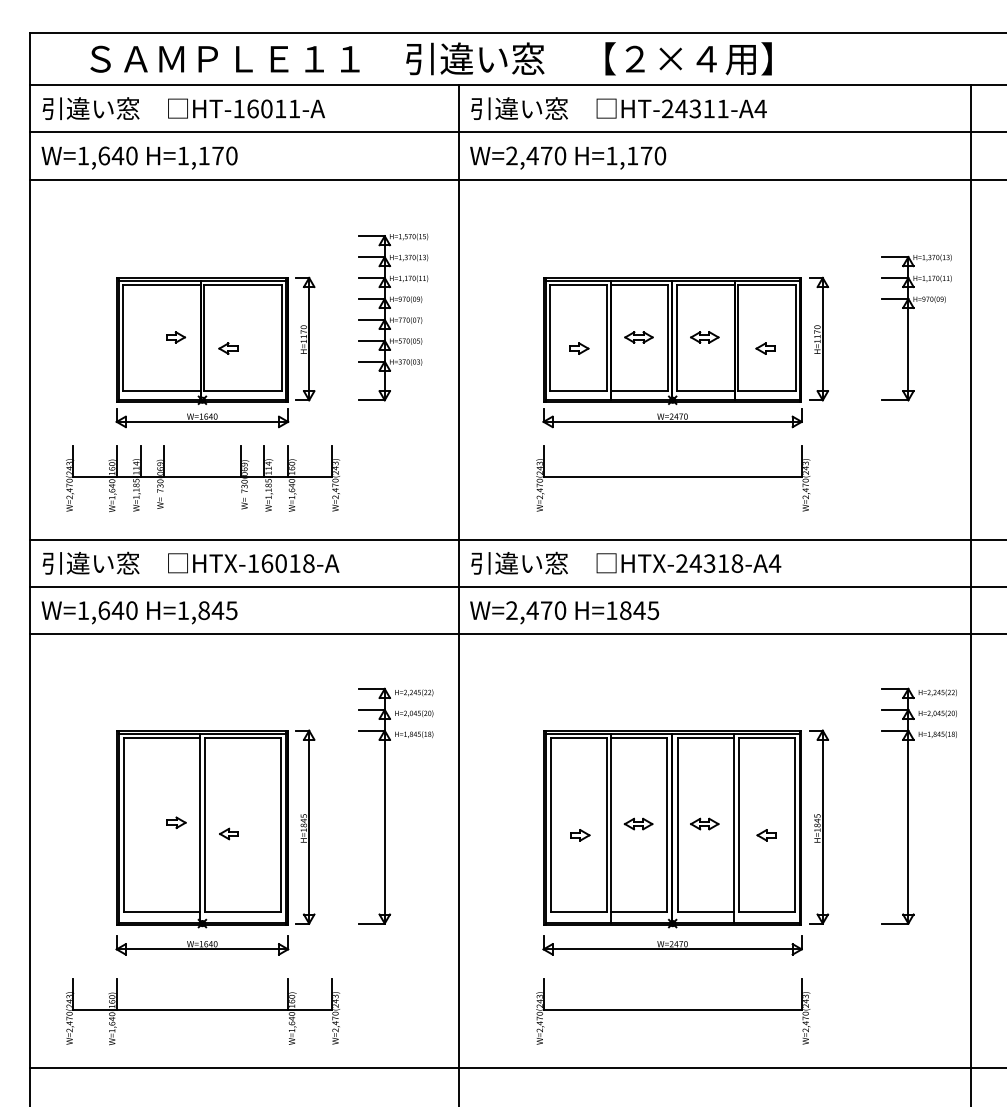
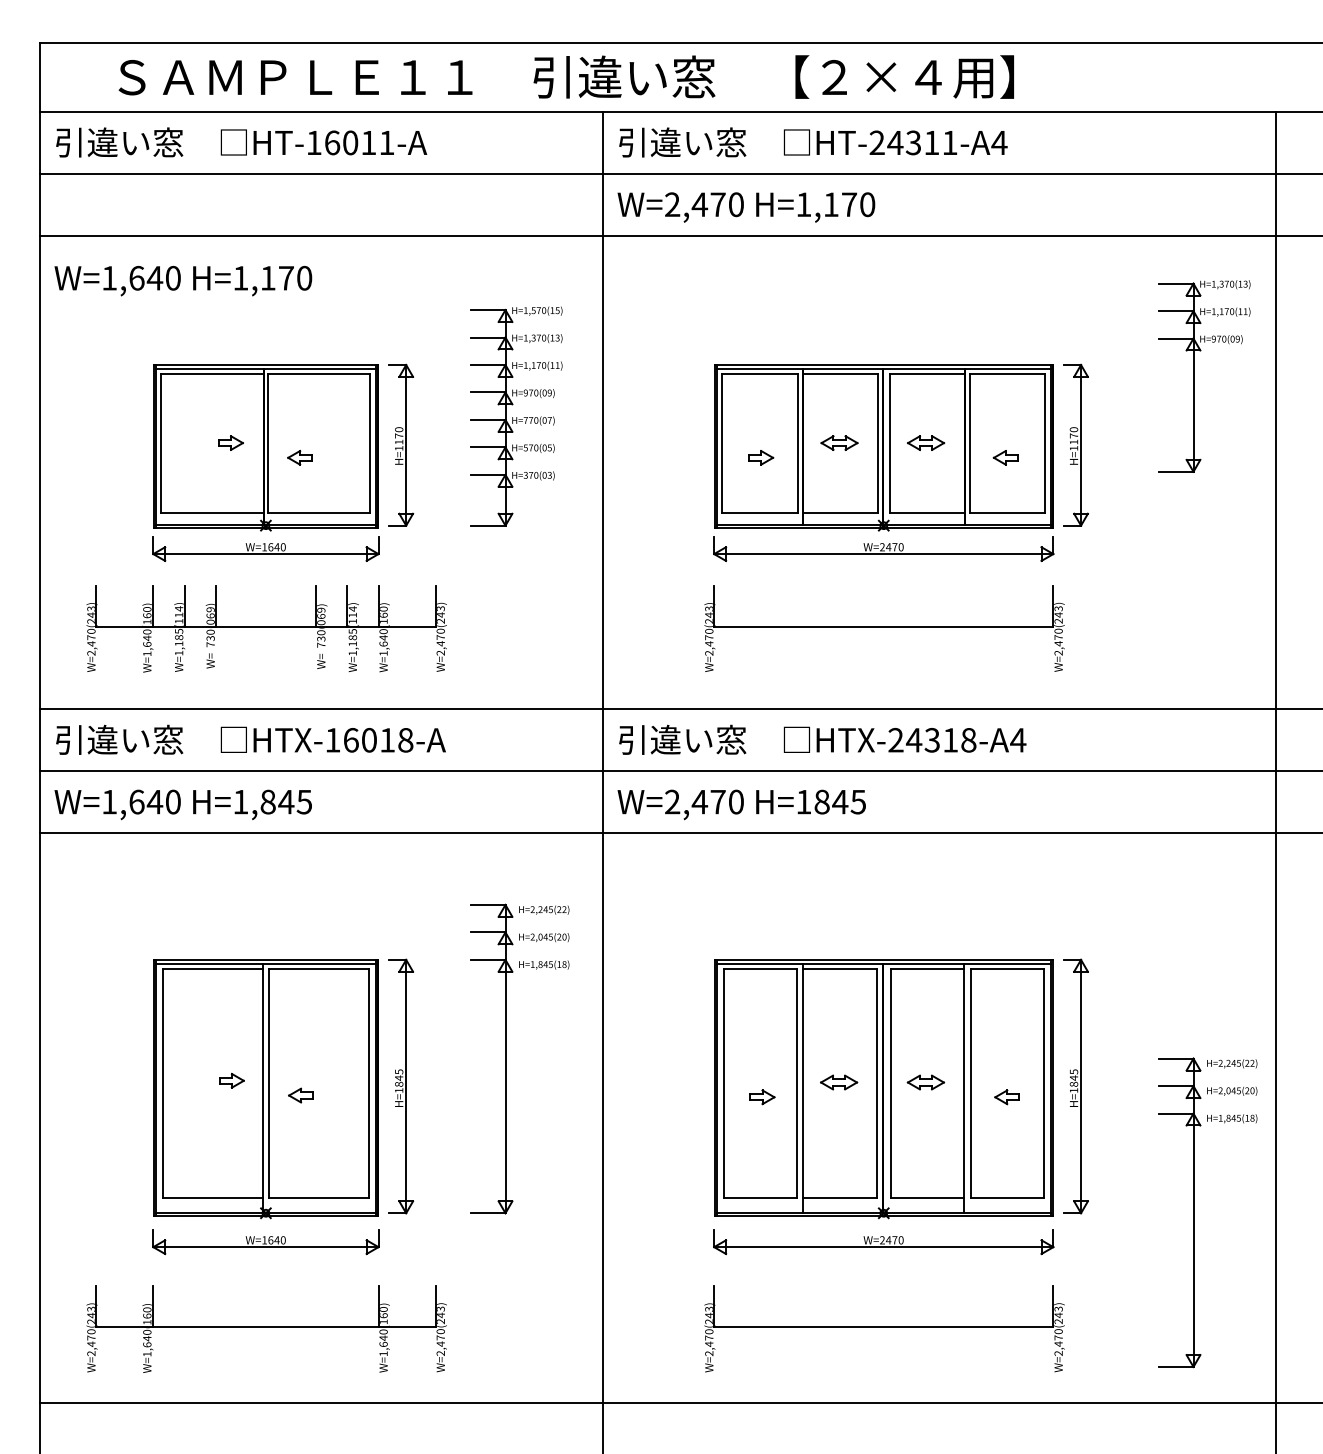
text: (139, 157) -> (183, 280), moved
part: (908, 327) -> (1193, 376), moved
part: (908, 805) -> (1193, 1211), moved

